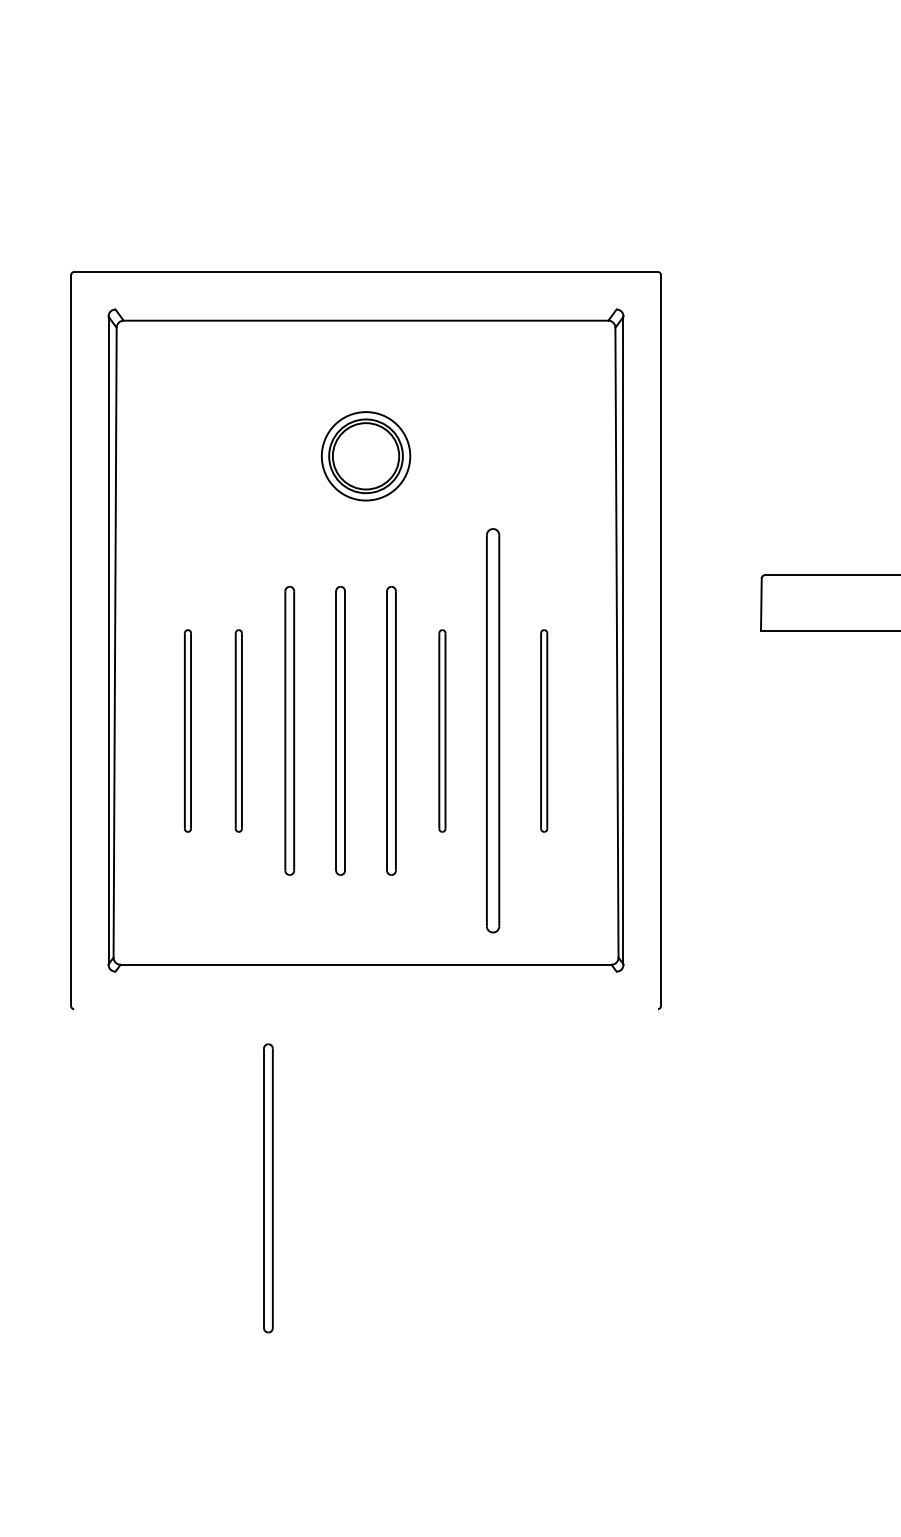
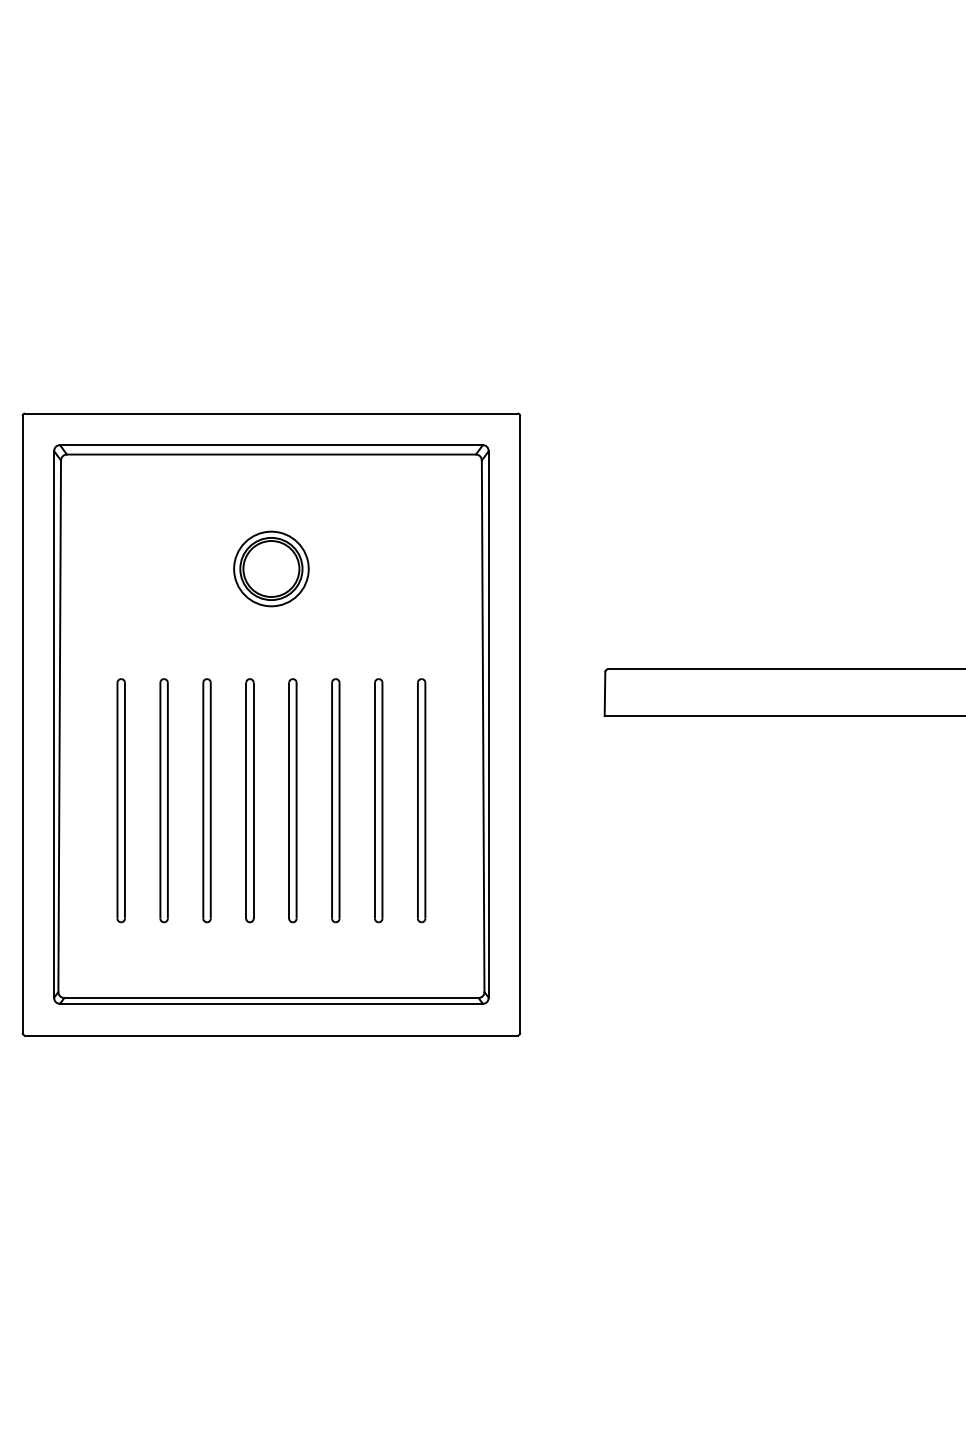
line: (366, 309) -> (271, 445), added
part: (187, 730) -> (120, 800), size x1.43
part: (238, 730) -> (163, 800), size x1.43
part: (441, 730) -> (335, 800), size x1.43
part: (492, 730) -> (378, 800), size x0.71
part: (543, 730) -> (421, 800), size x1.43
line: (366, 971) -> (271, 1003), added
line: (366, 1009) -> (271, 1035), added
part: (267, 1188) -> (188, 1186), removed

